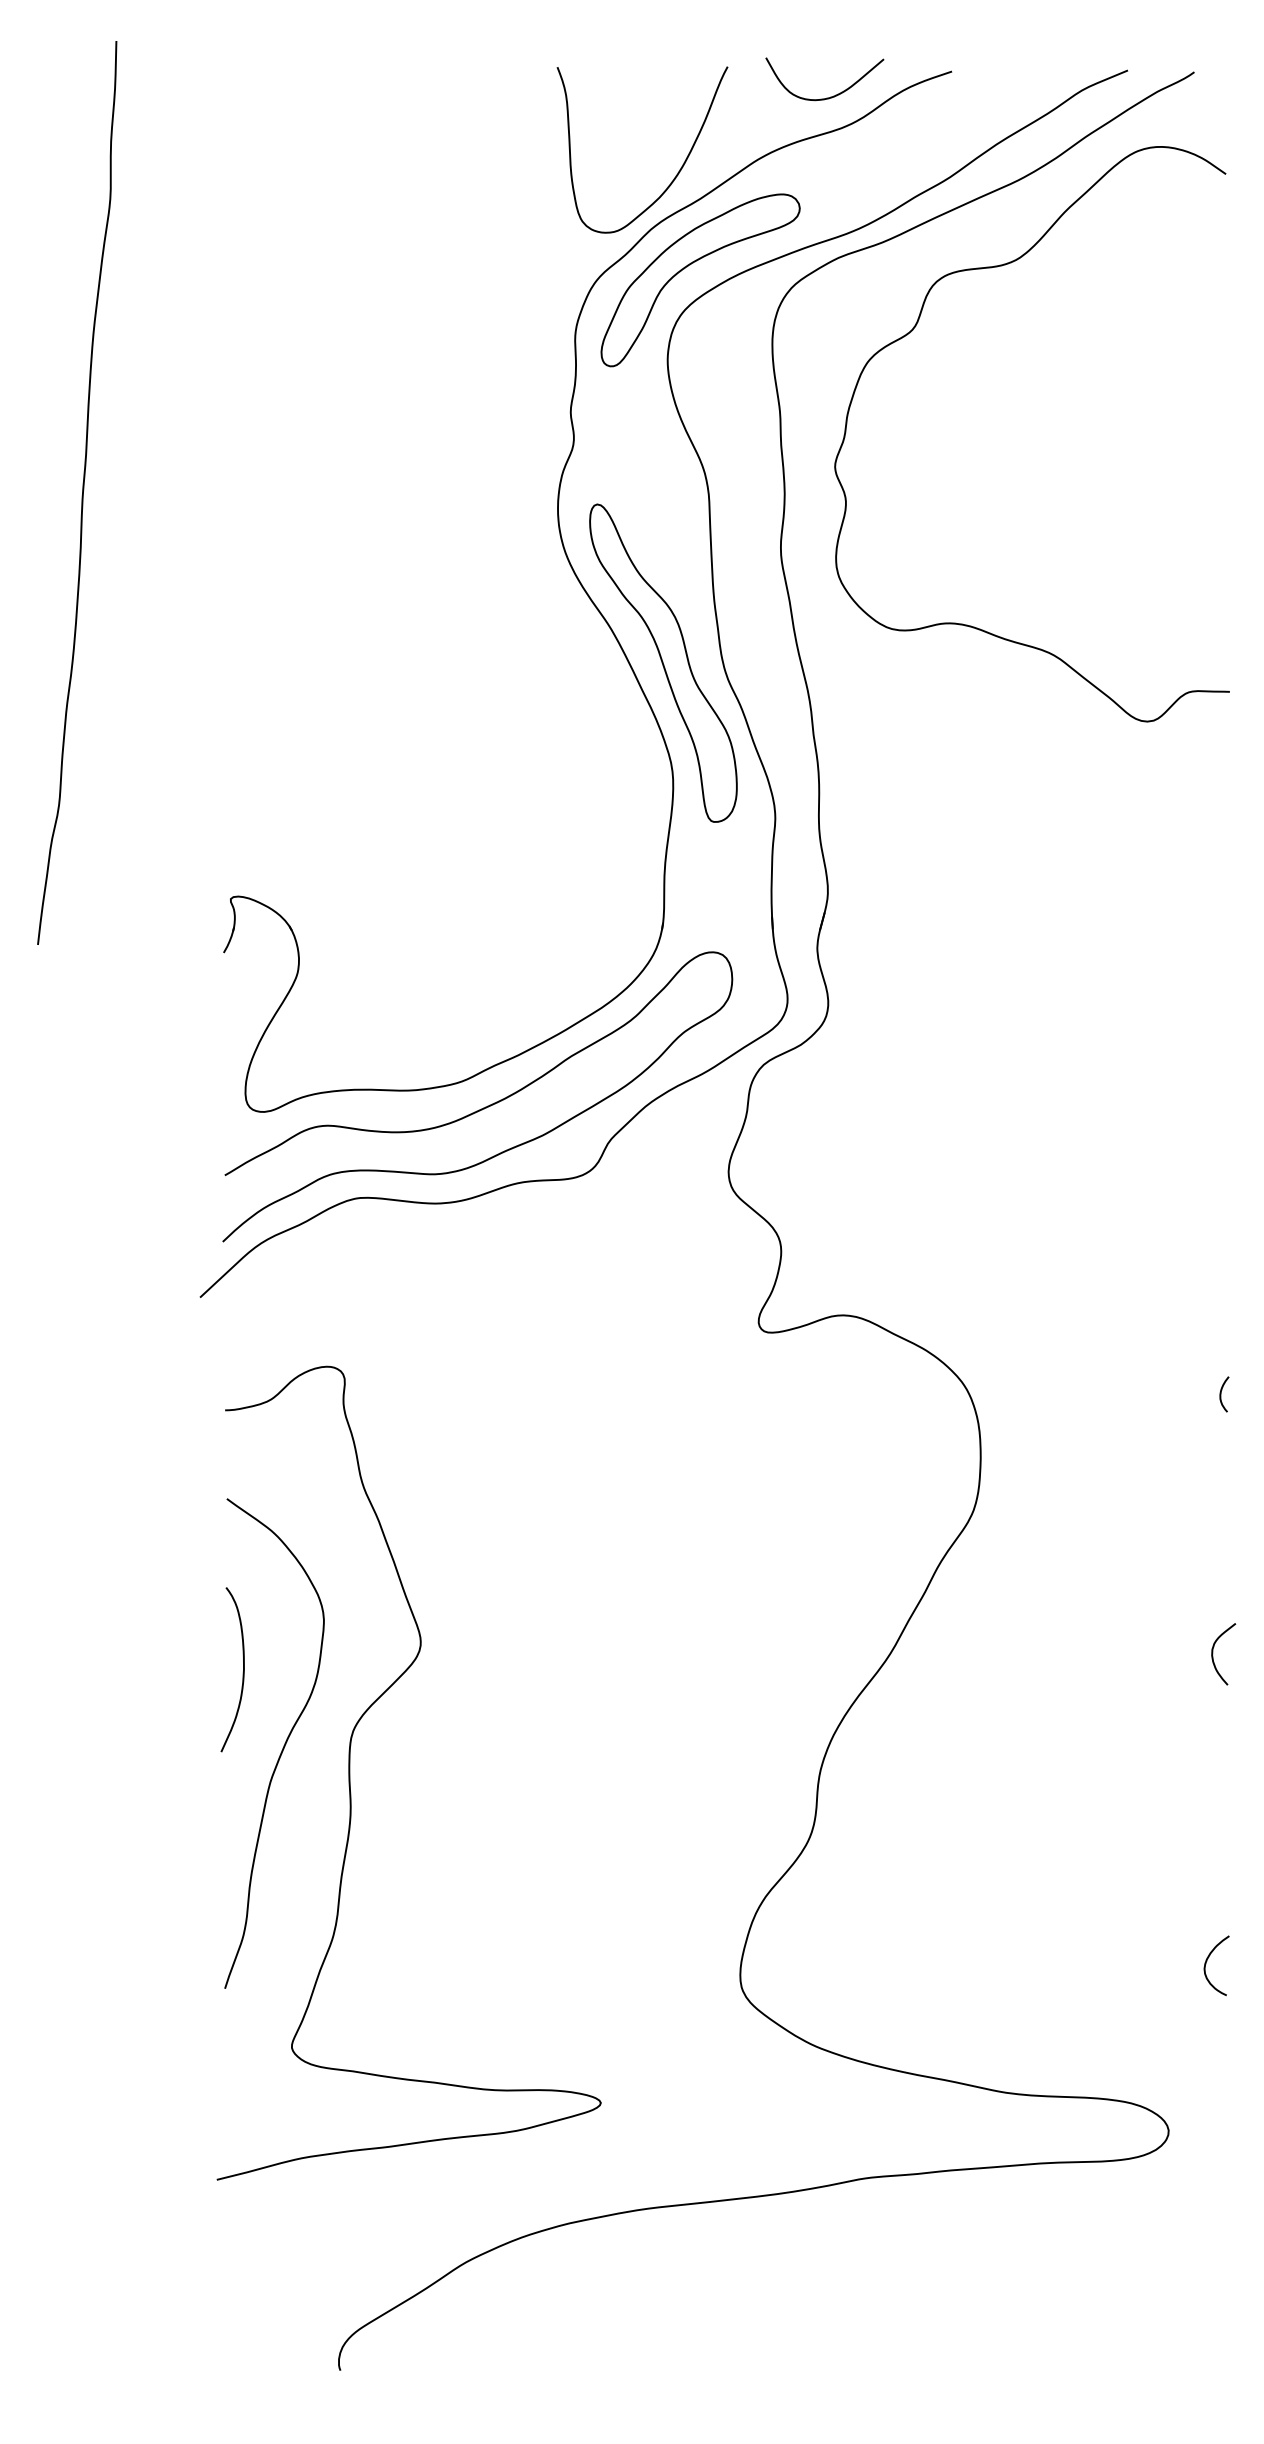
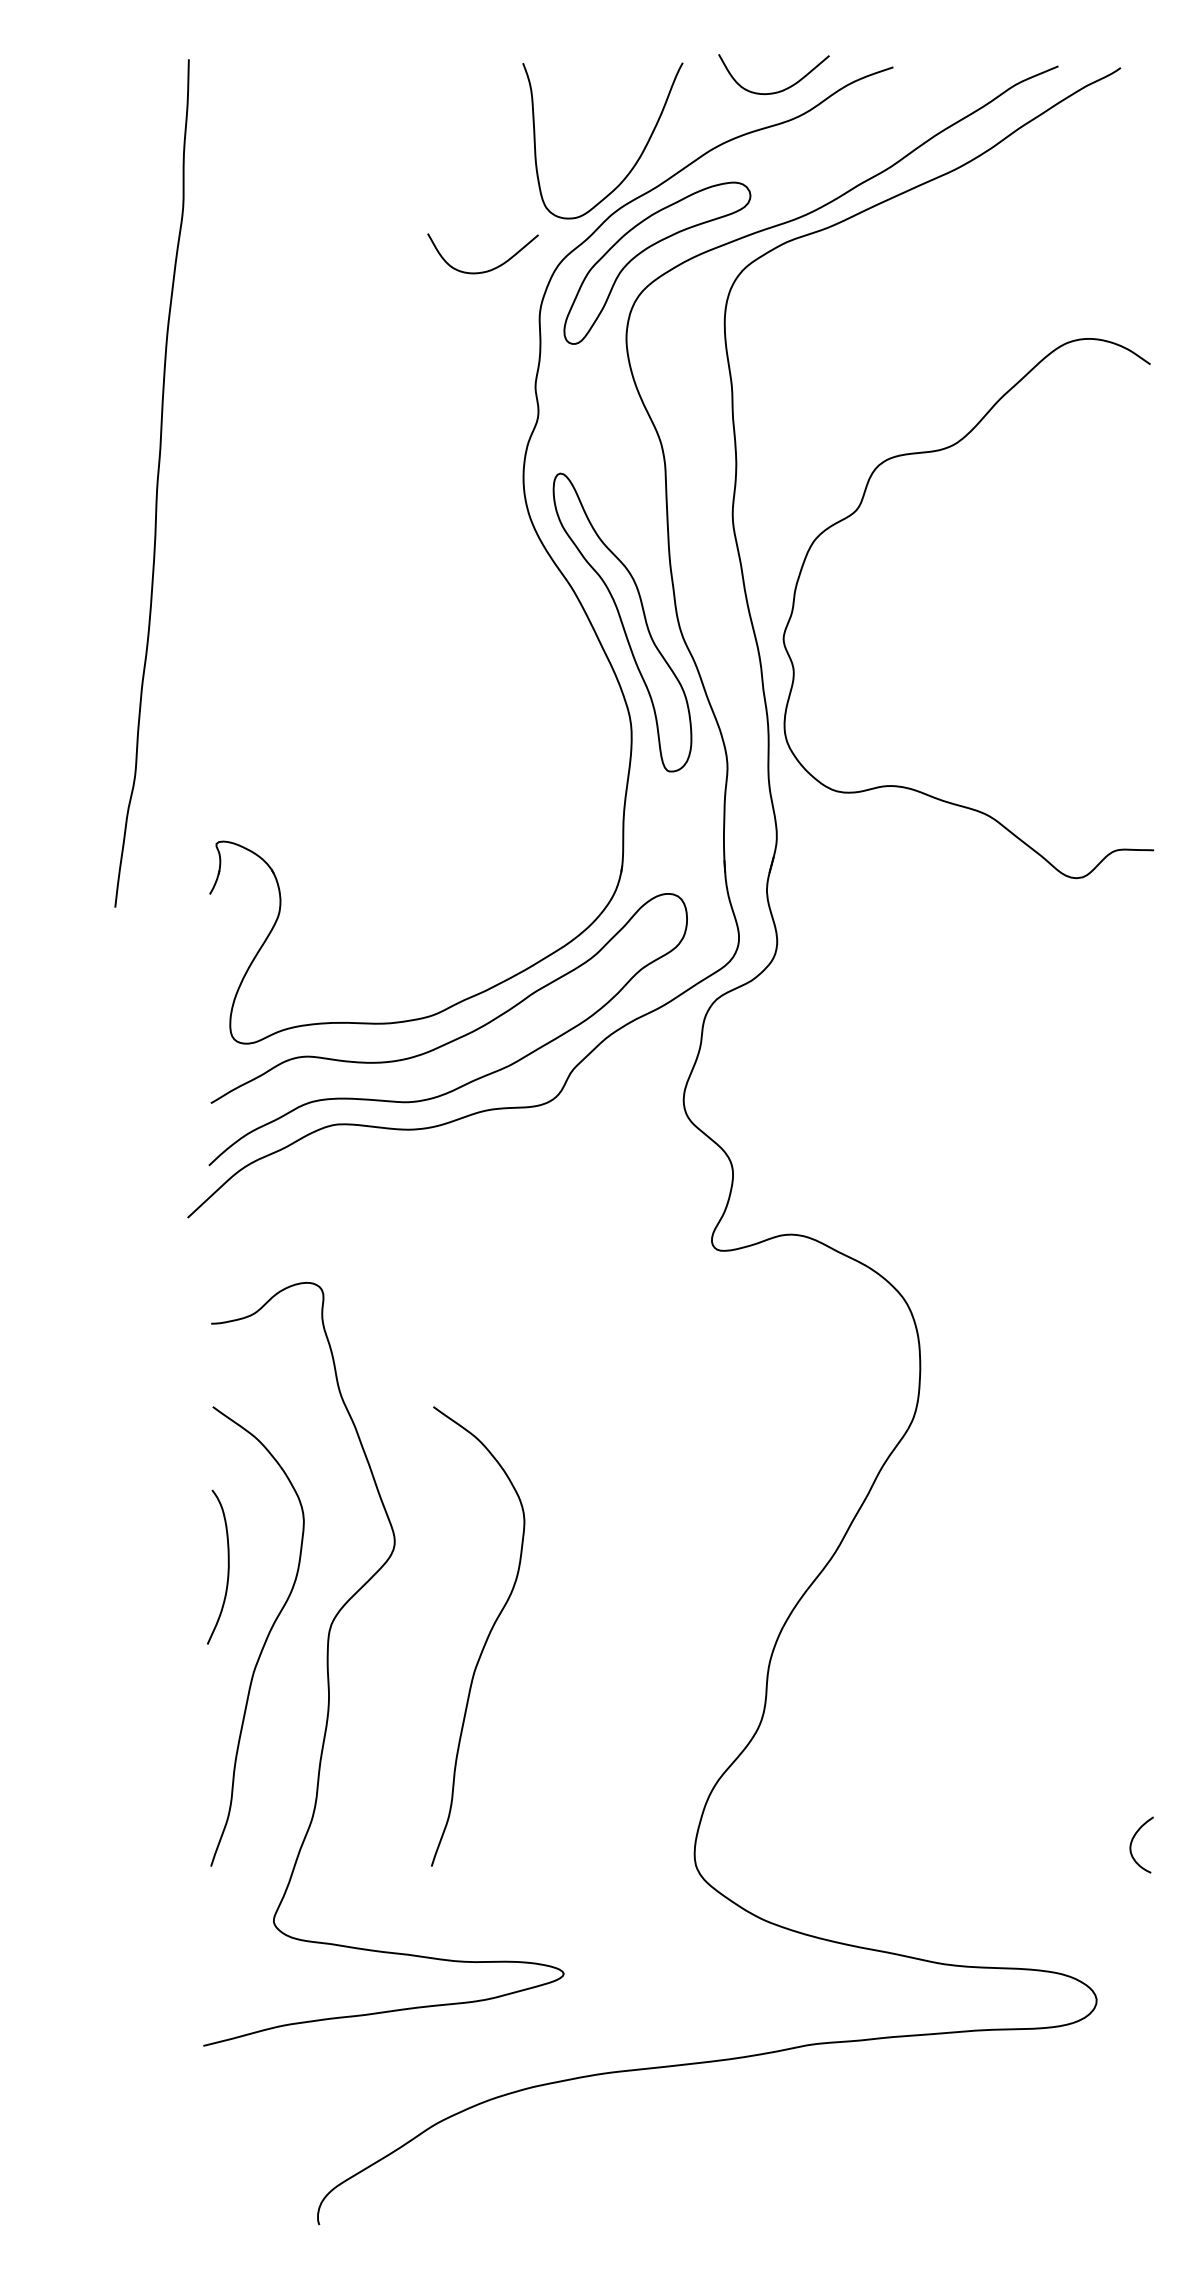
curve: (520, 287) -> (488, 269), added
curve: (913, 330) -> (857, 511), moved
curve: (82, 492) -> (157, 483), moved
curve: (1221, 1394) -> (1146, 1308), removed
curve: (1213, 1654) -> (1138, 1552), removed
curve: (518, 1745) -> (486, 1638), added

